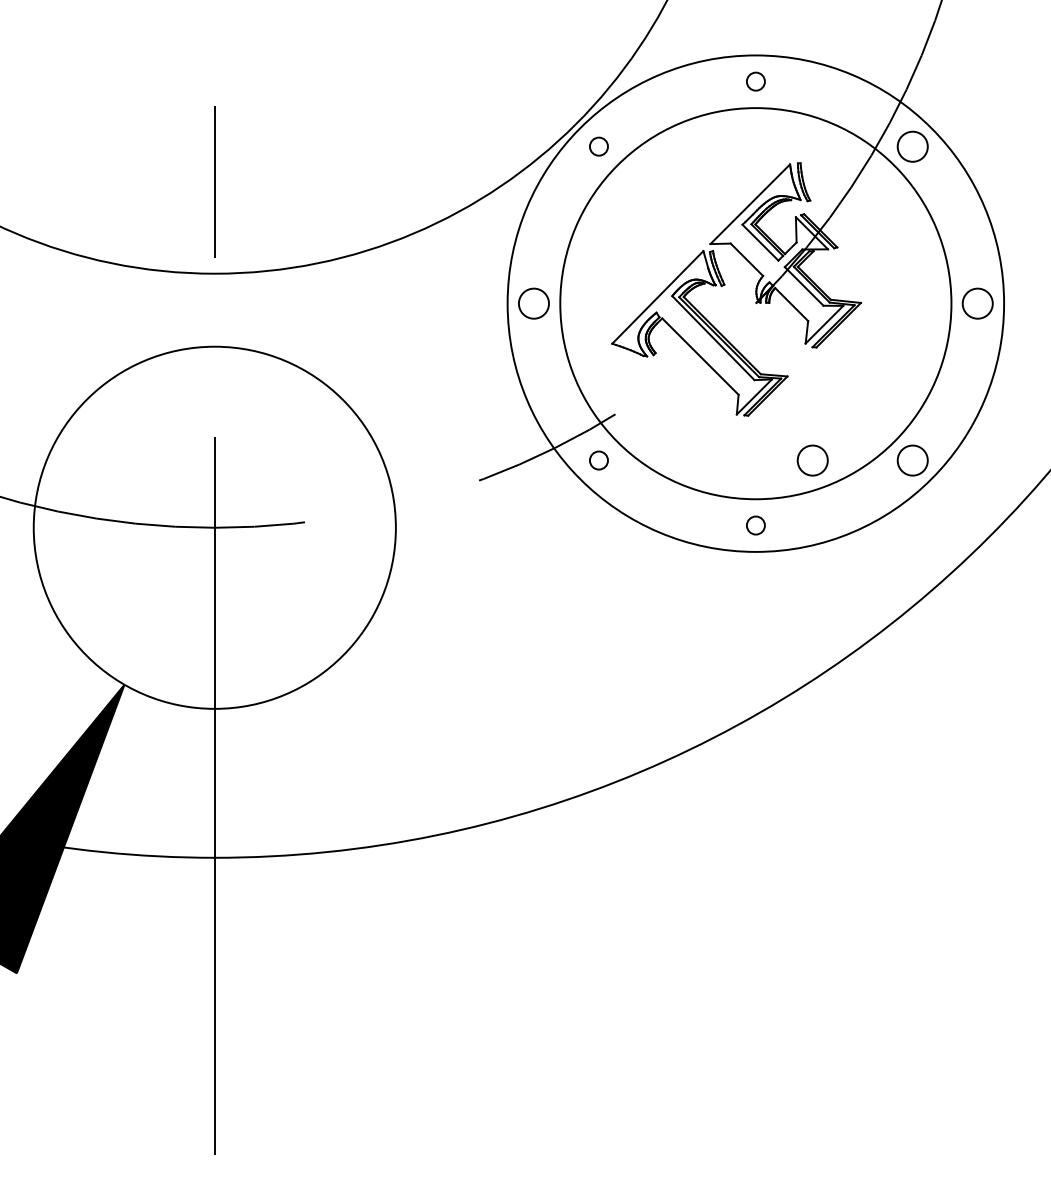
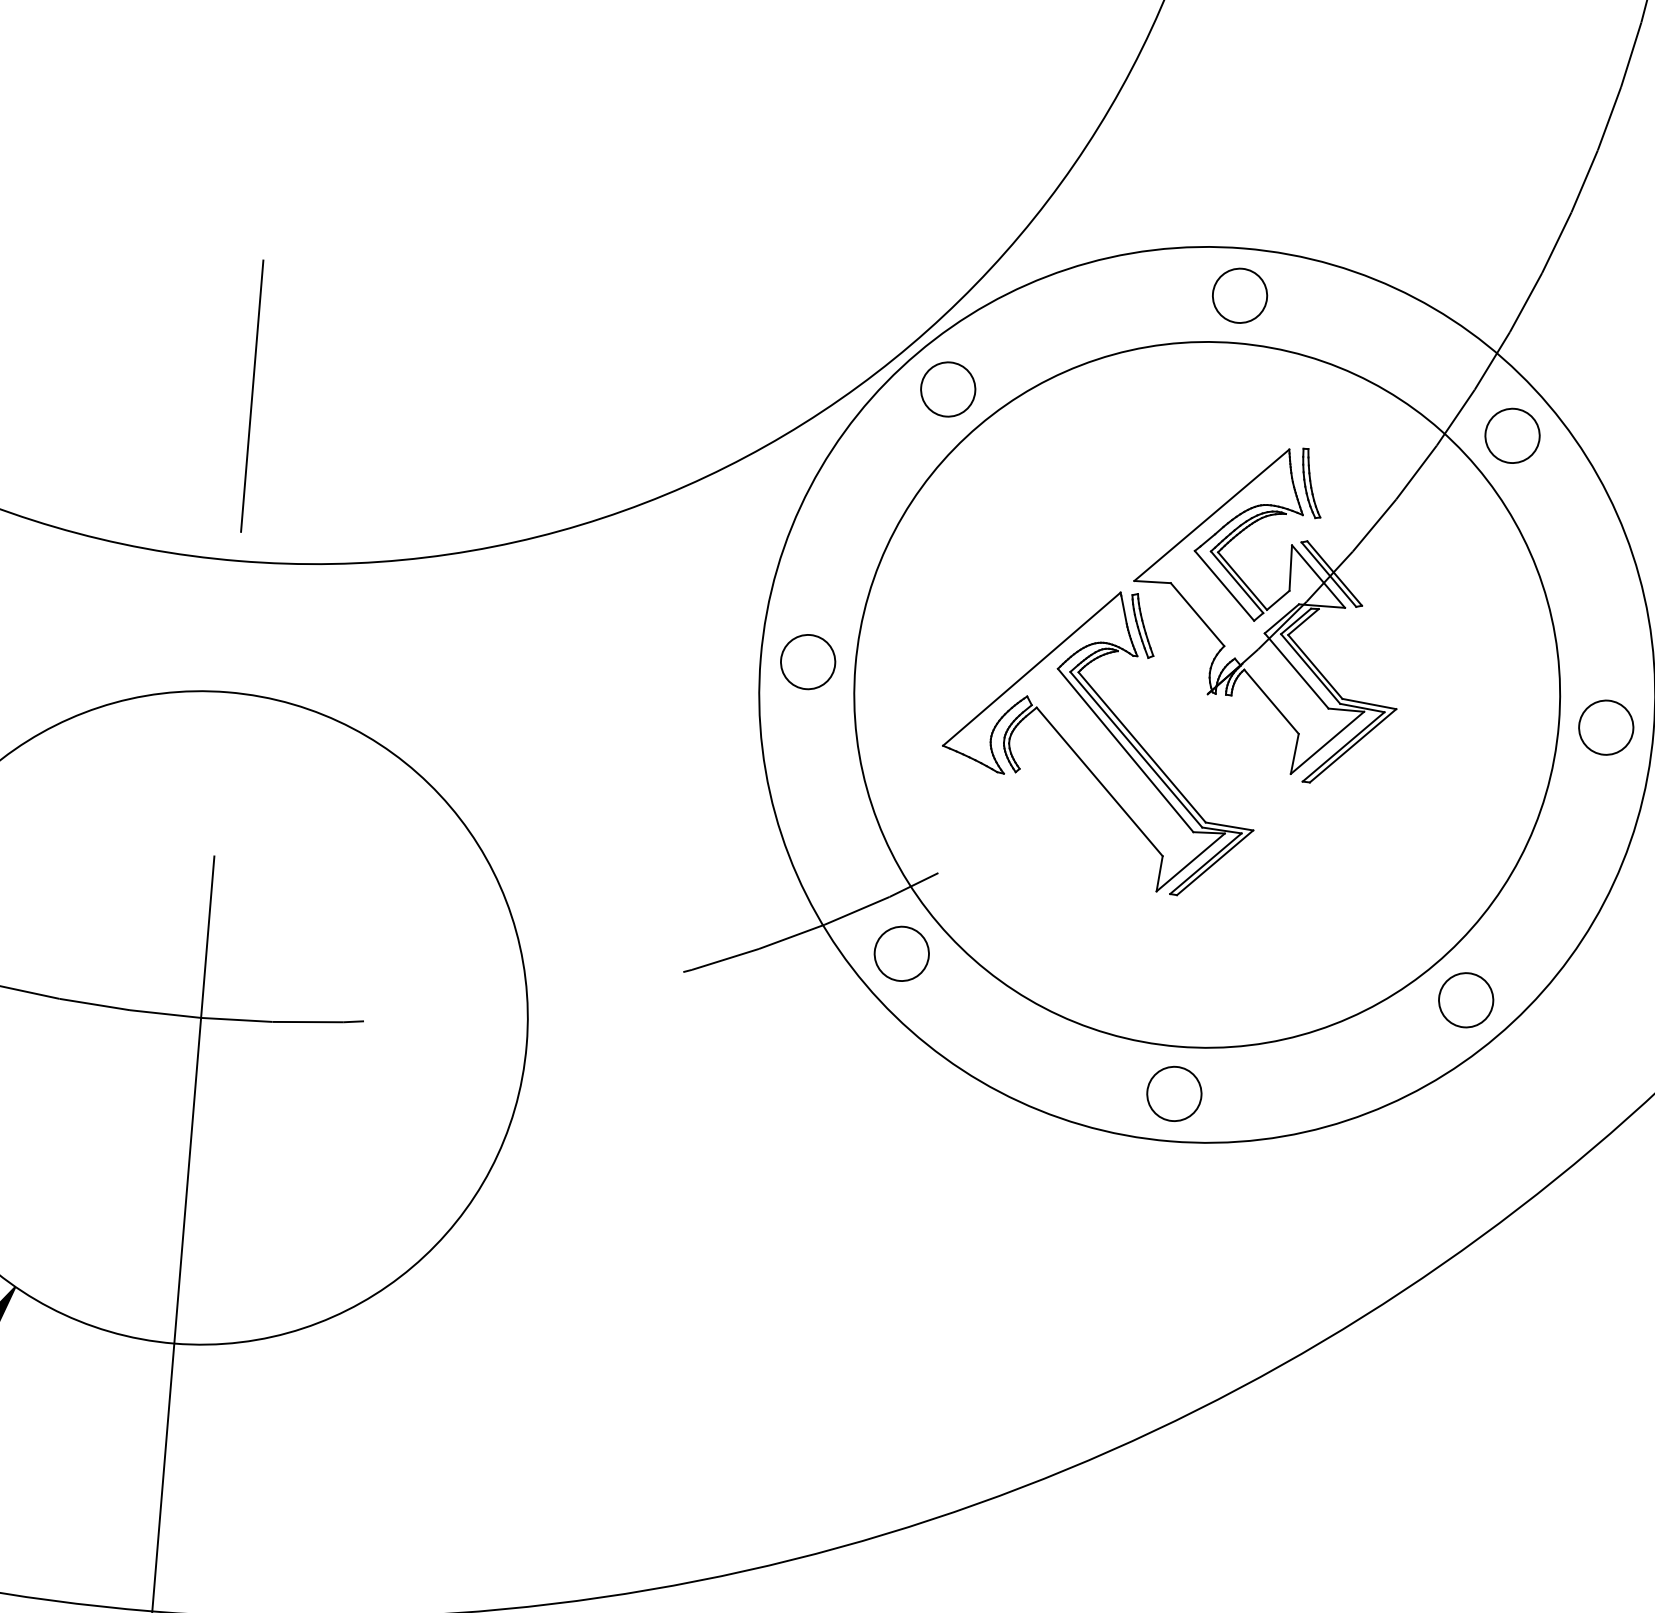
circle: (755, 81) -> (1239, 295), size x1.67
circle: (598, 146) -> (947, 388), size x1.67
circle: (598, 460) -> (901, 953), size x1.67
circle: (812, 460) -> (1285, 985), removed
circle: (755, 525) -> (1173, 1093), size x1.67

